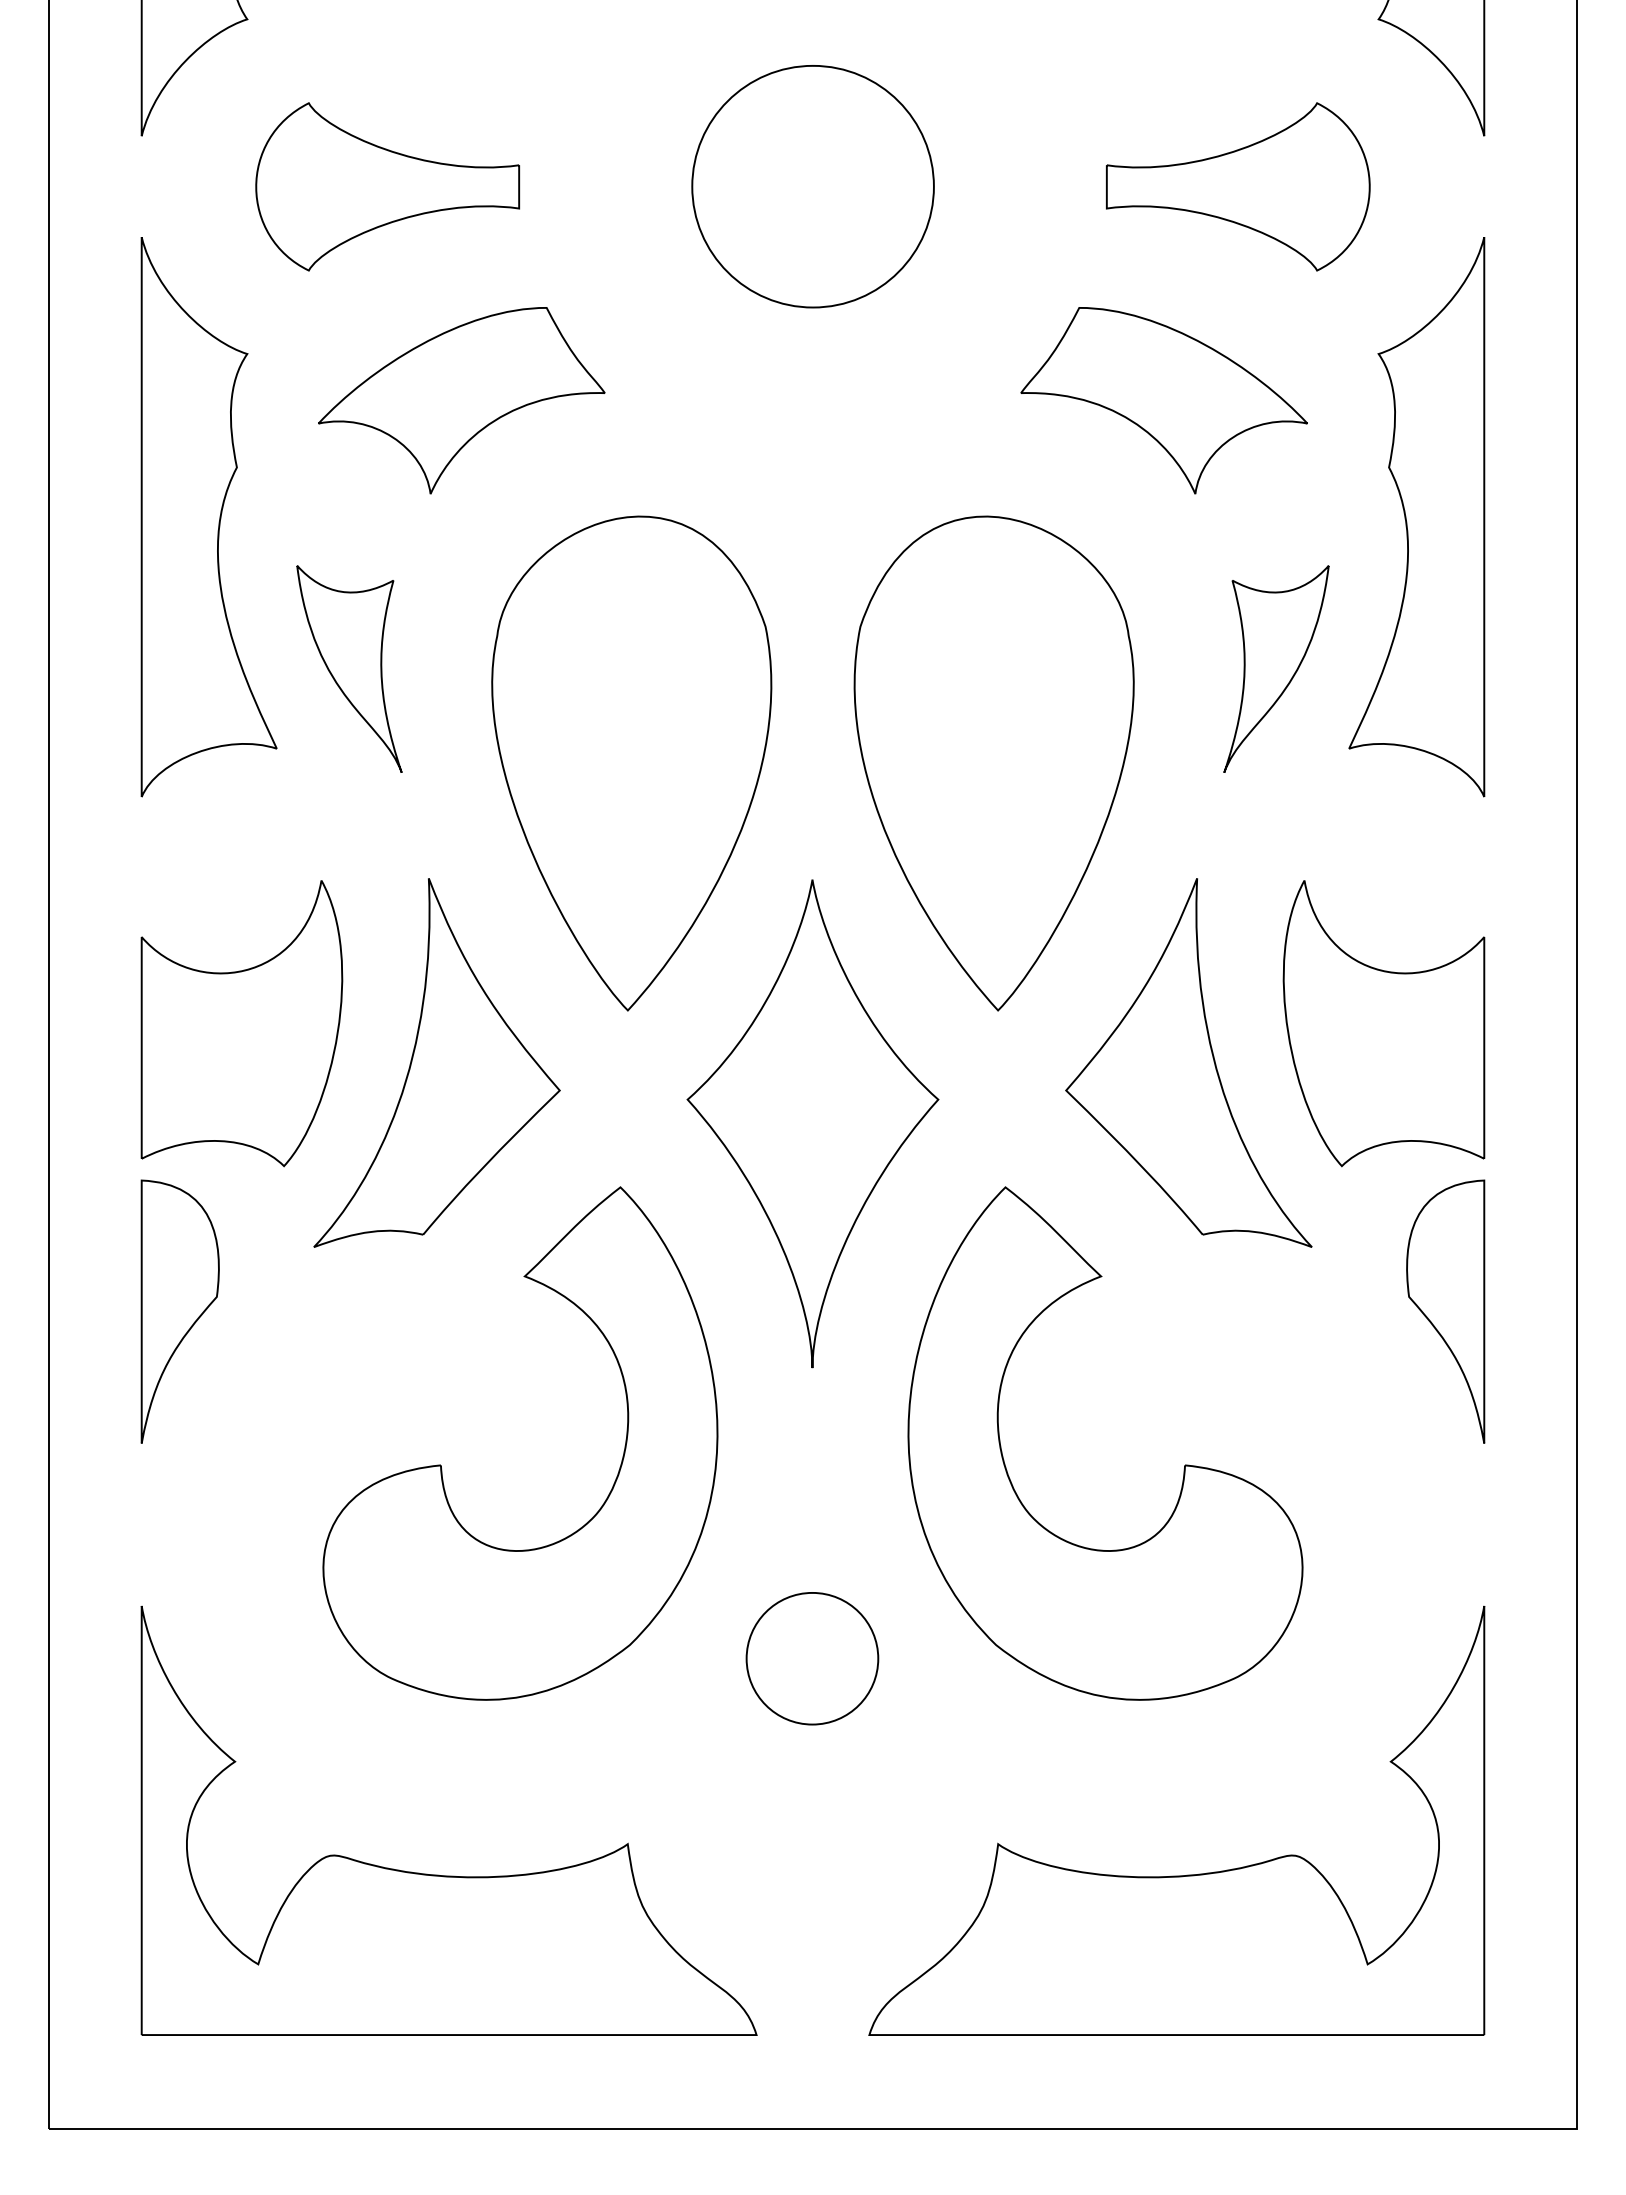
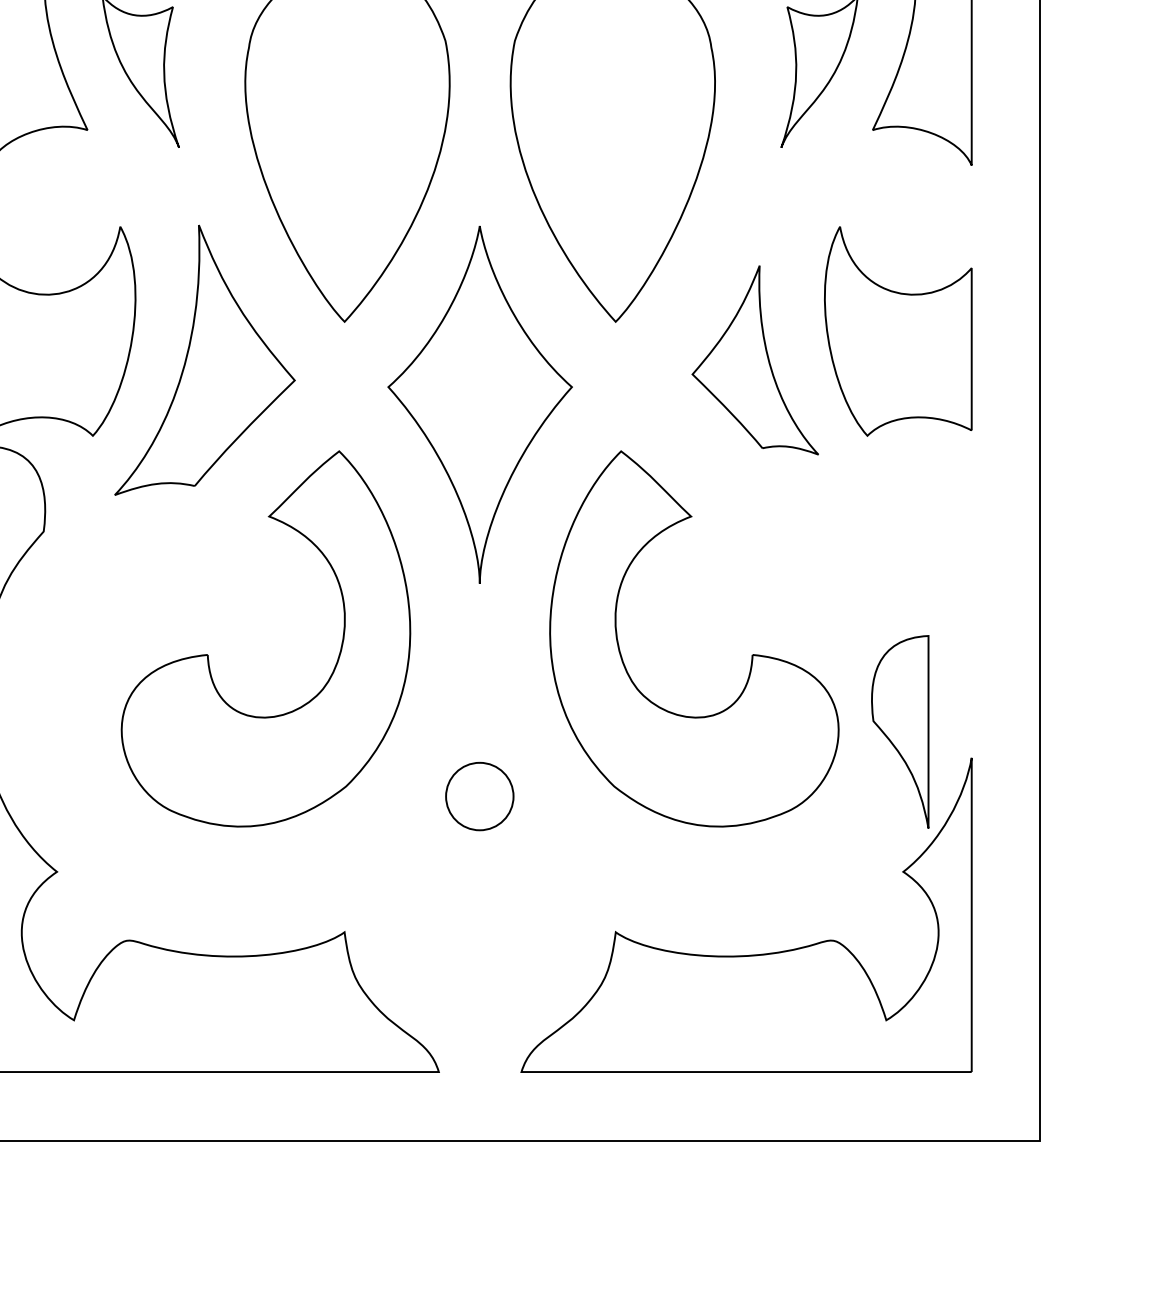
part: (1188, 1062) -> (755, 359), size x0.7
part: (1445, 1311) -> (900, 731), moved
part: (812, 1658) -> (479, 796), size x0.7

